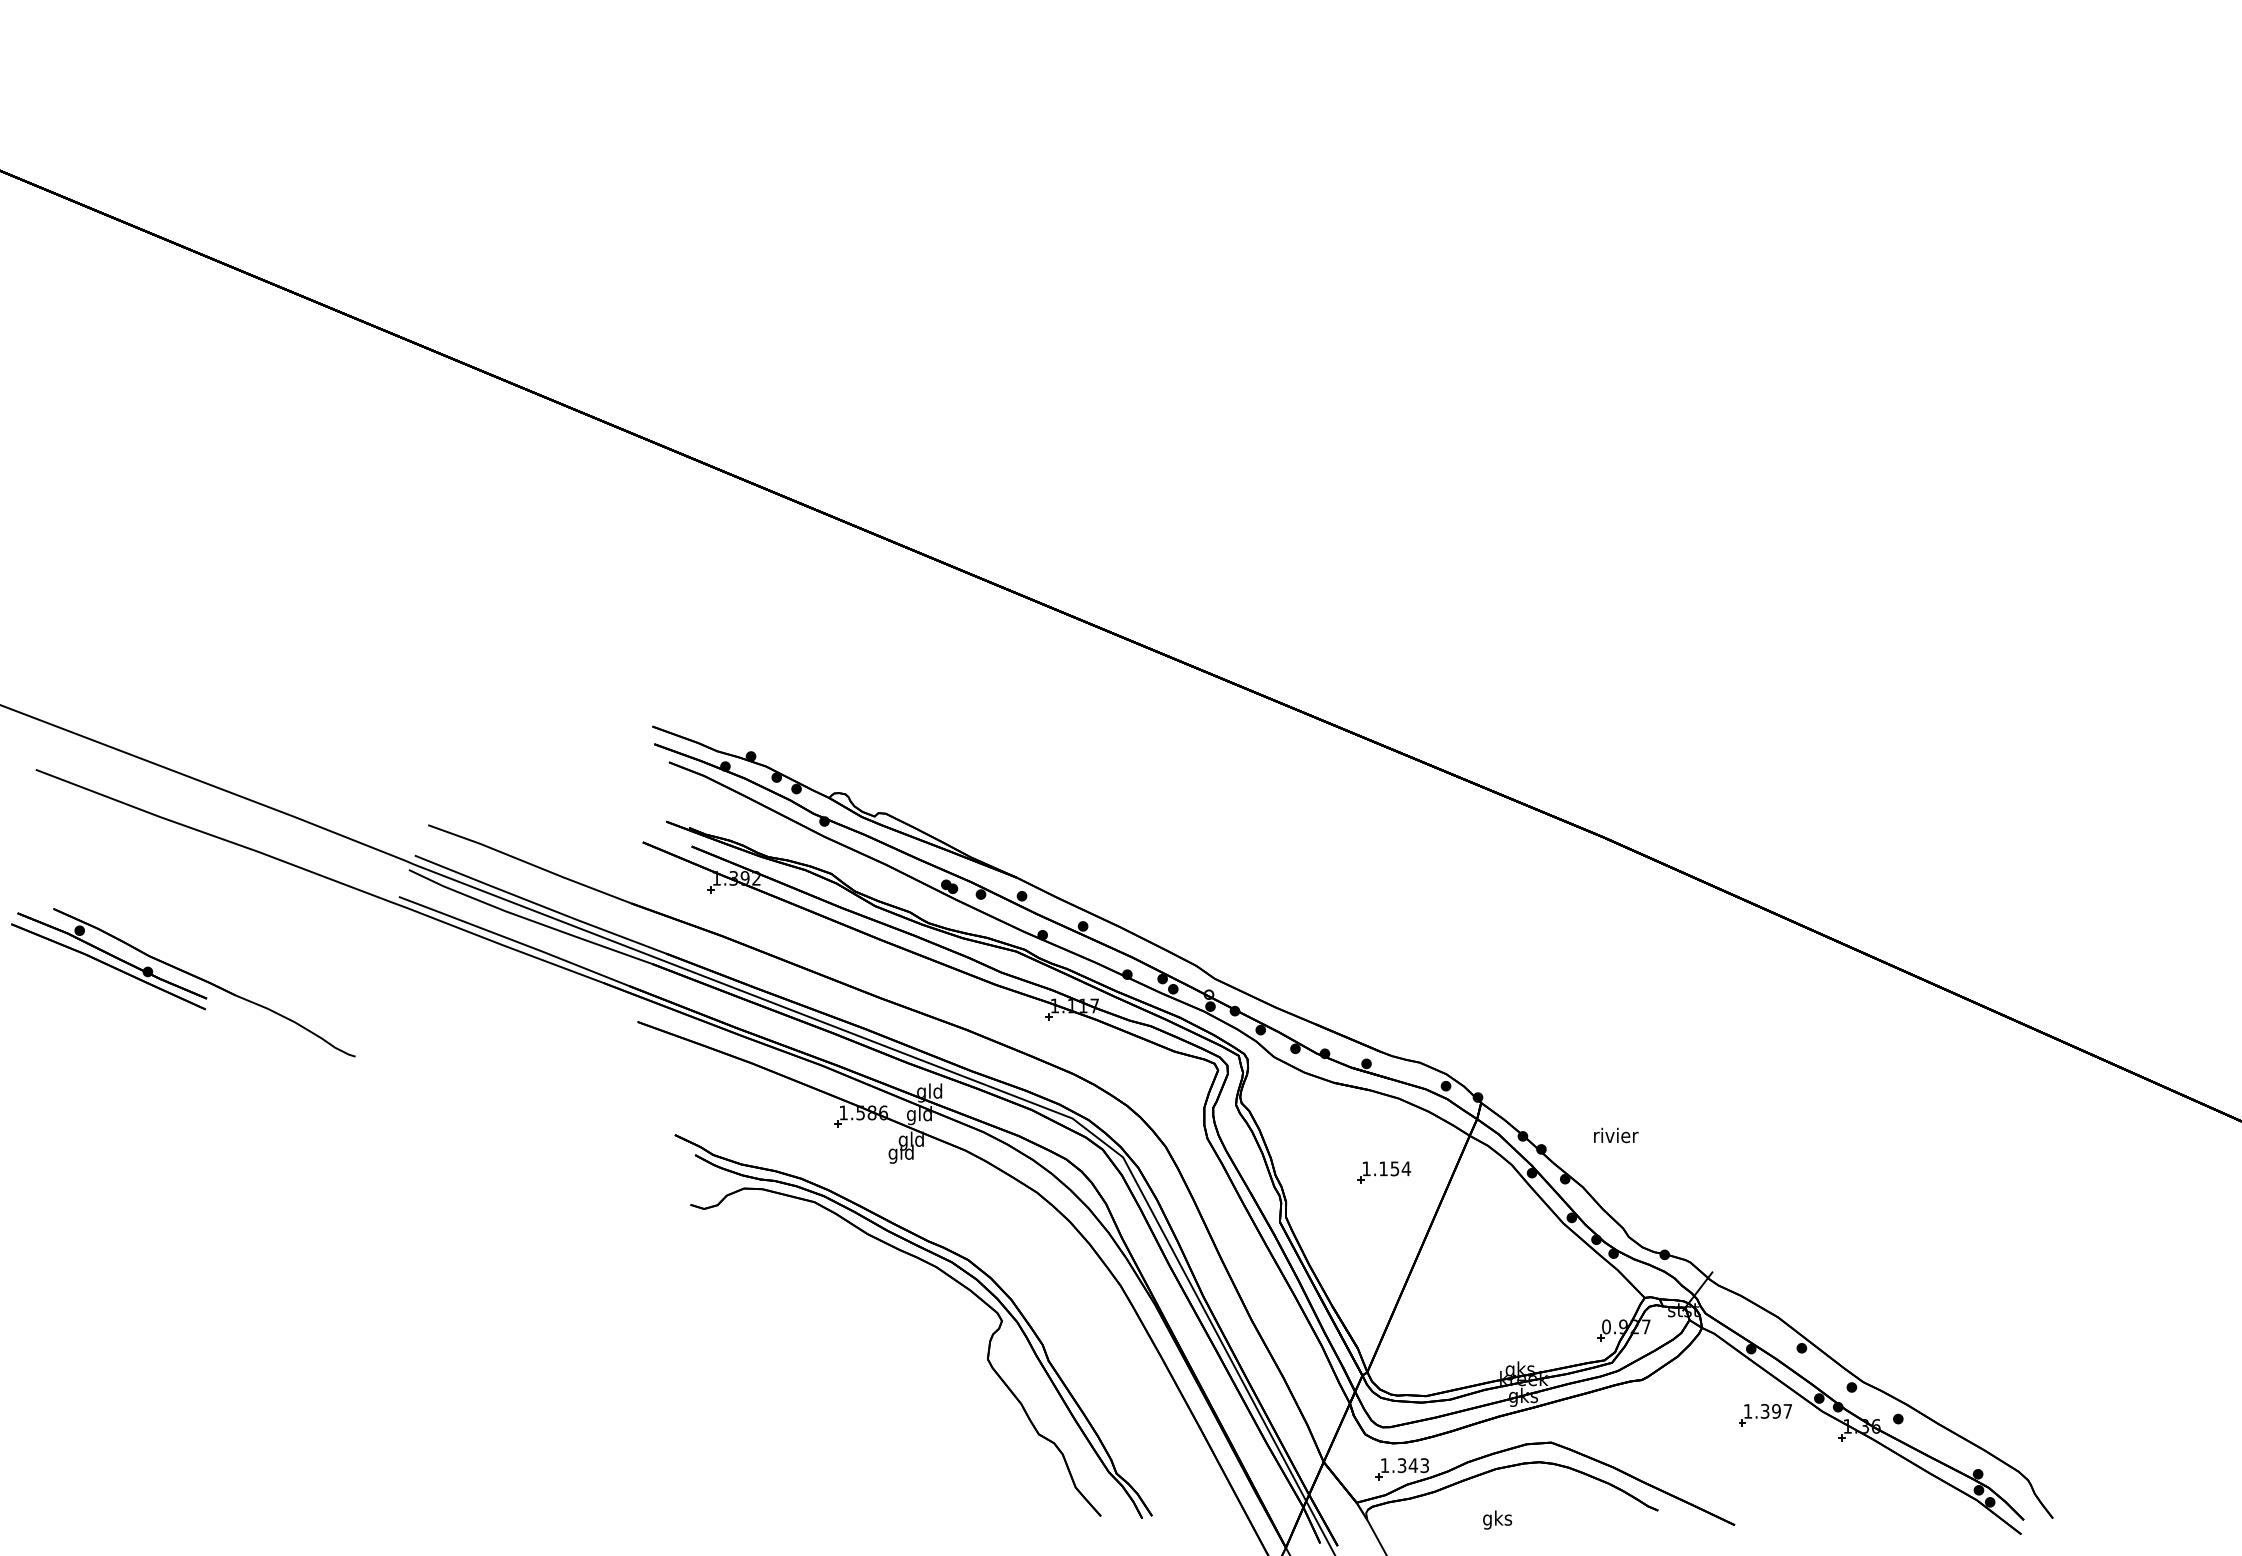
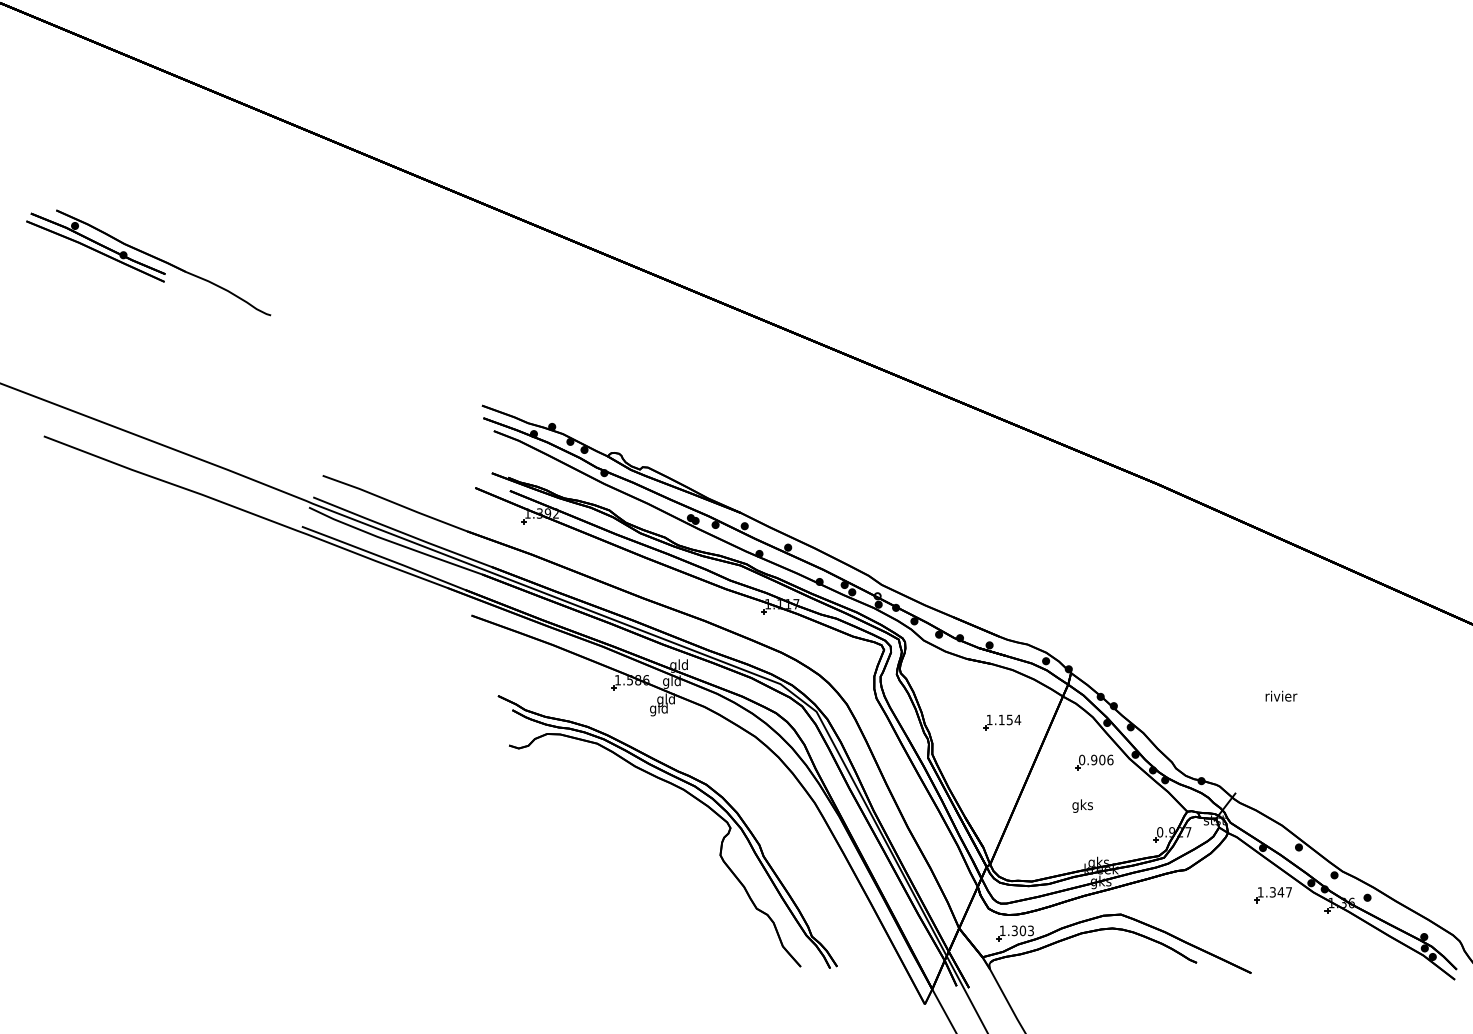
part: (183, 982) -> (148, 262), moved
text: (1616, 1135) -> (1281, 696), moved
part: (1514, 1228) -> (1094, 762), added
text: (1776, 1411) -> (1280, 892), 1.397 -> 1.347
text: (1413, 1465) -> (1022, 930), 1.343 -> 1.303
text: (1497, 1519) -> (1082, 805), moved

